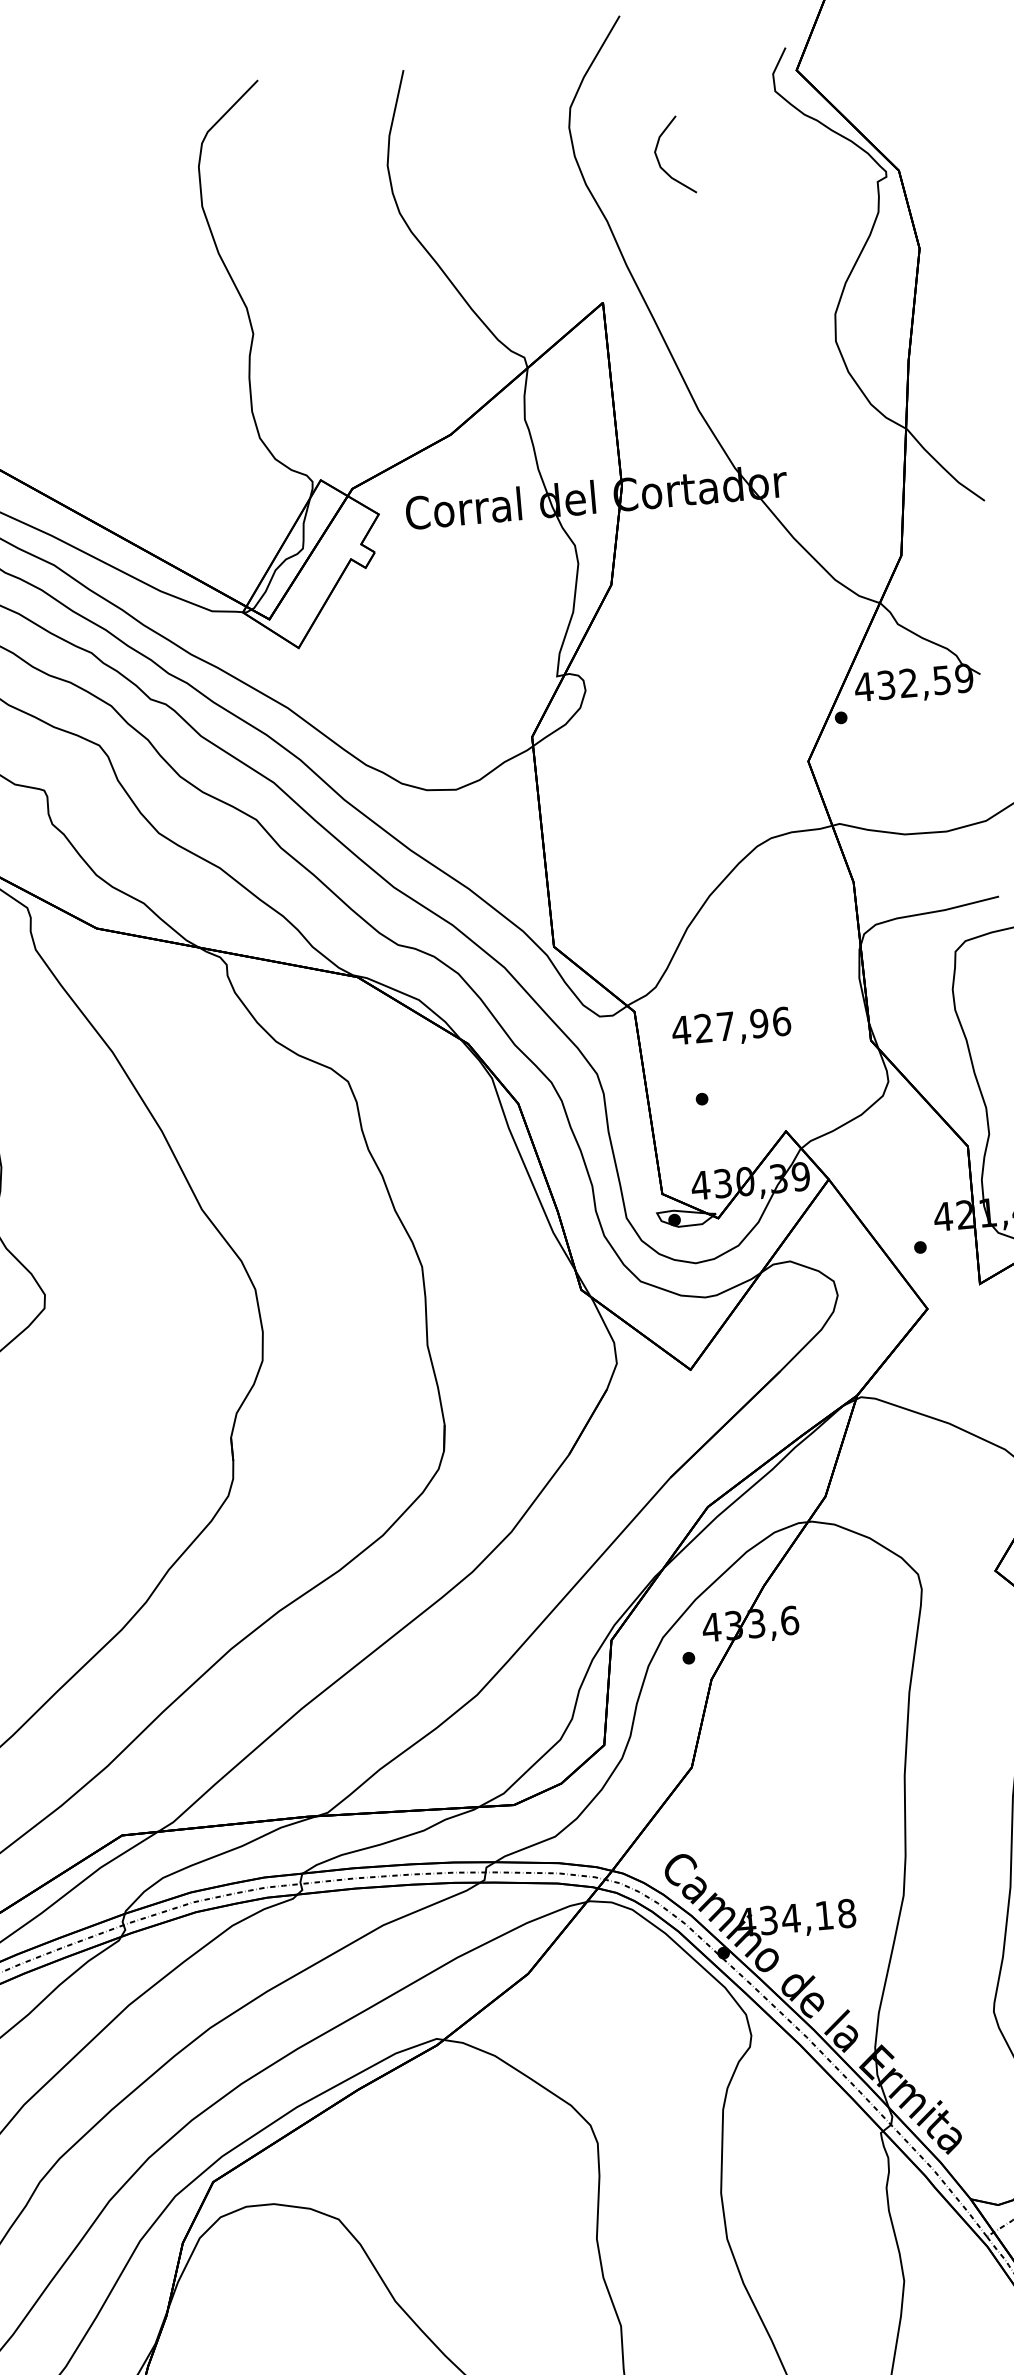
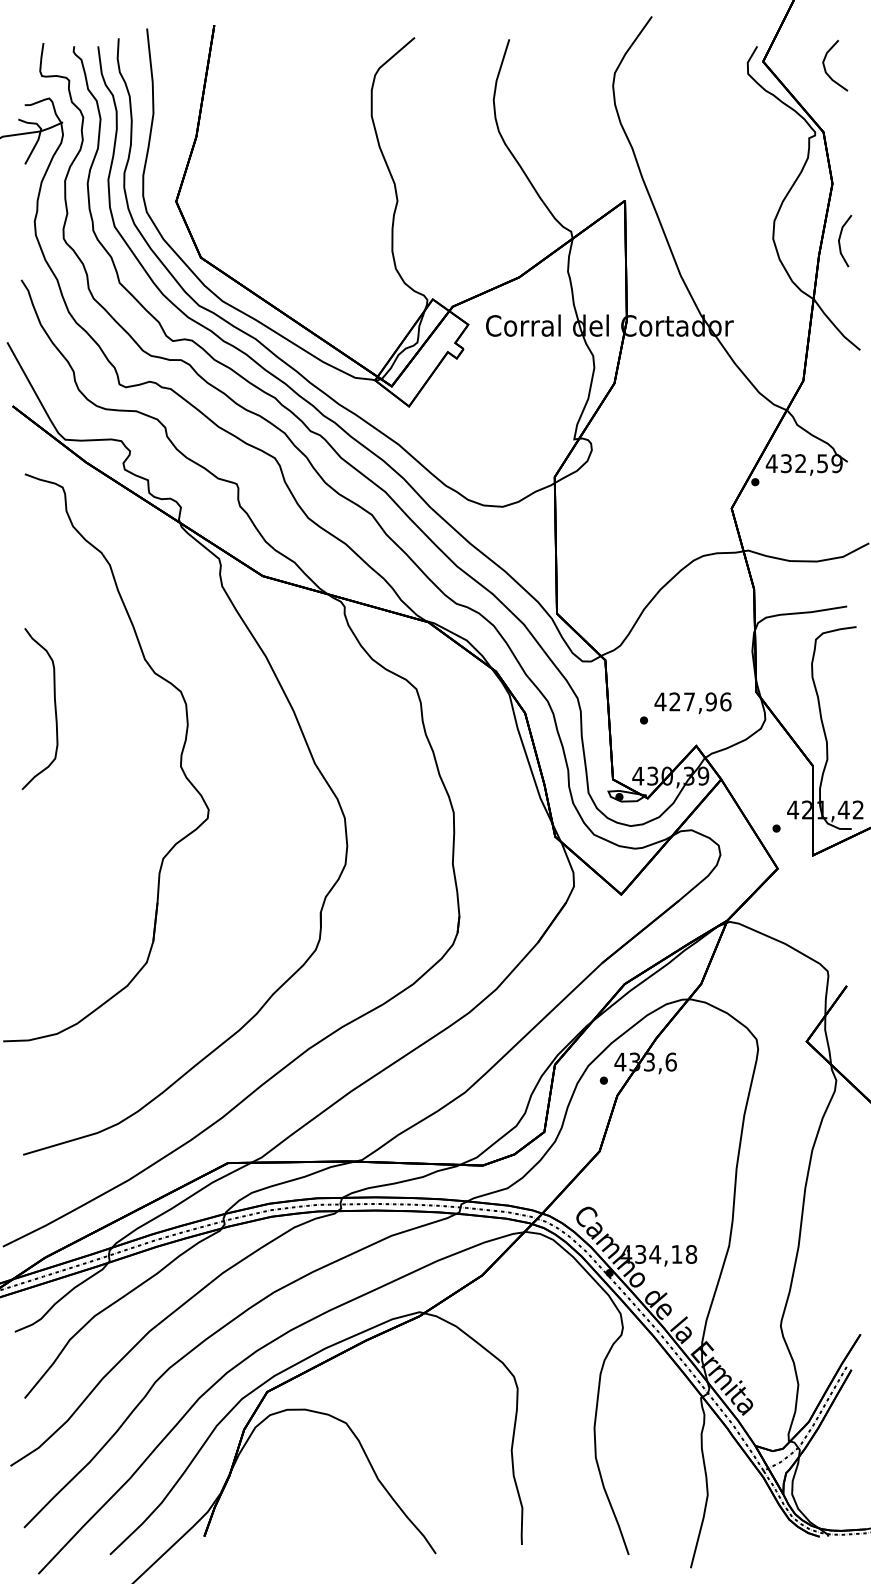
curve: (659, 158) -> (825, 66), moved
line: (939, 337) -> (840, 242), added
text: (730, 1028) -> (692, 703), moved

